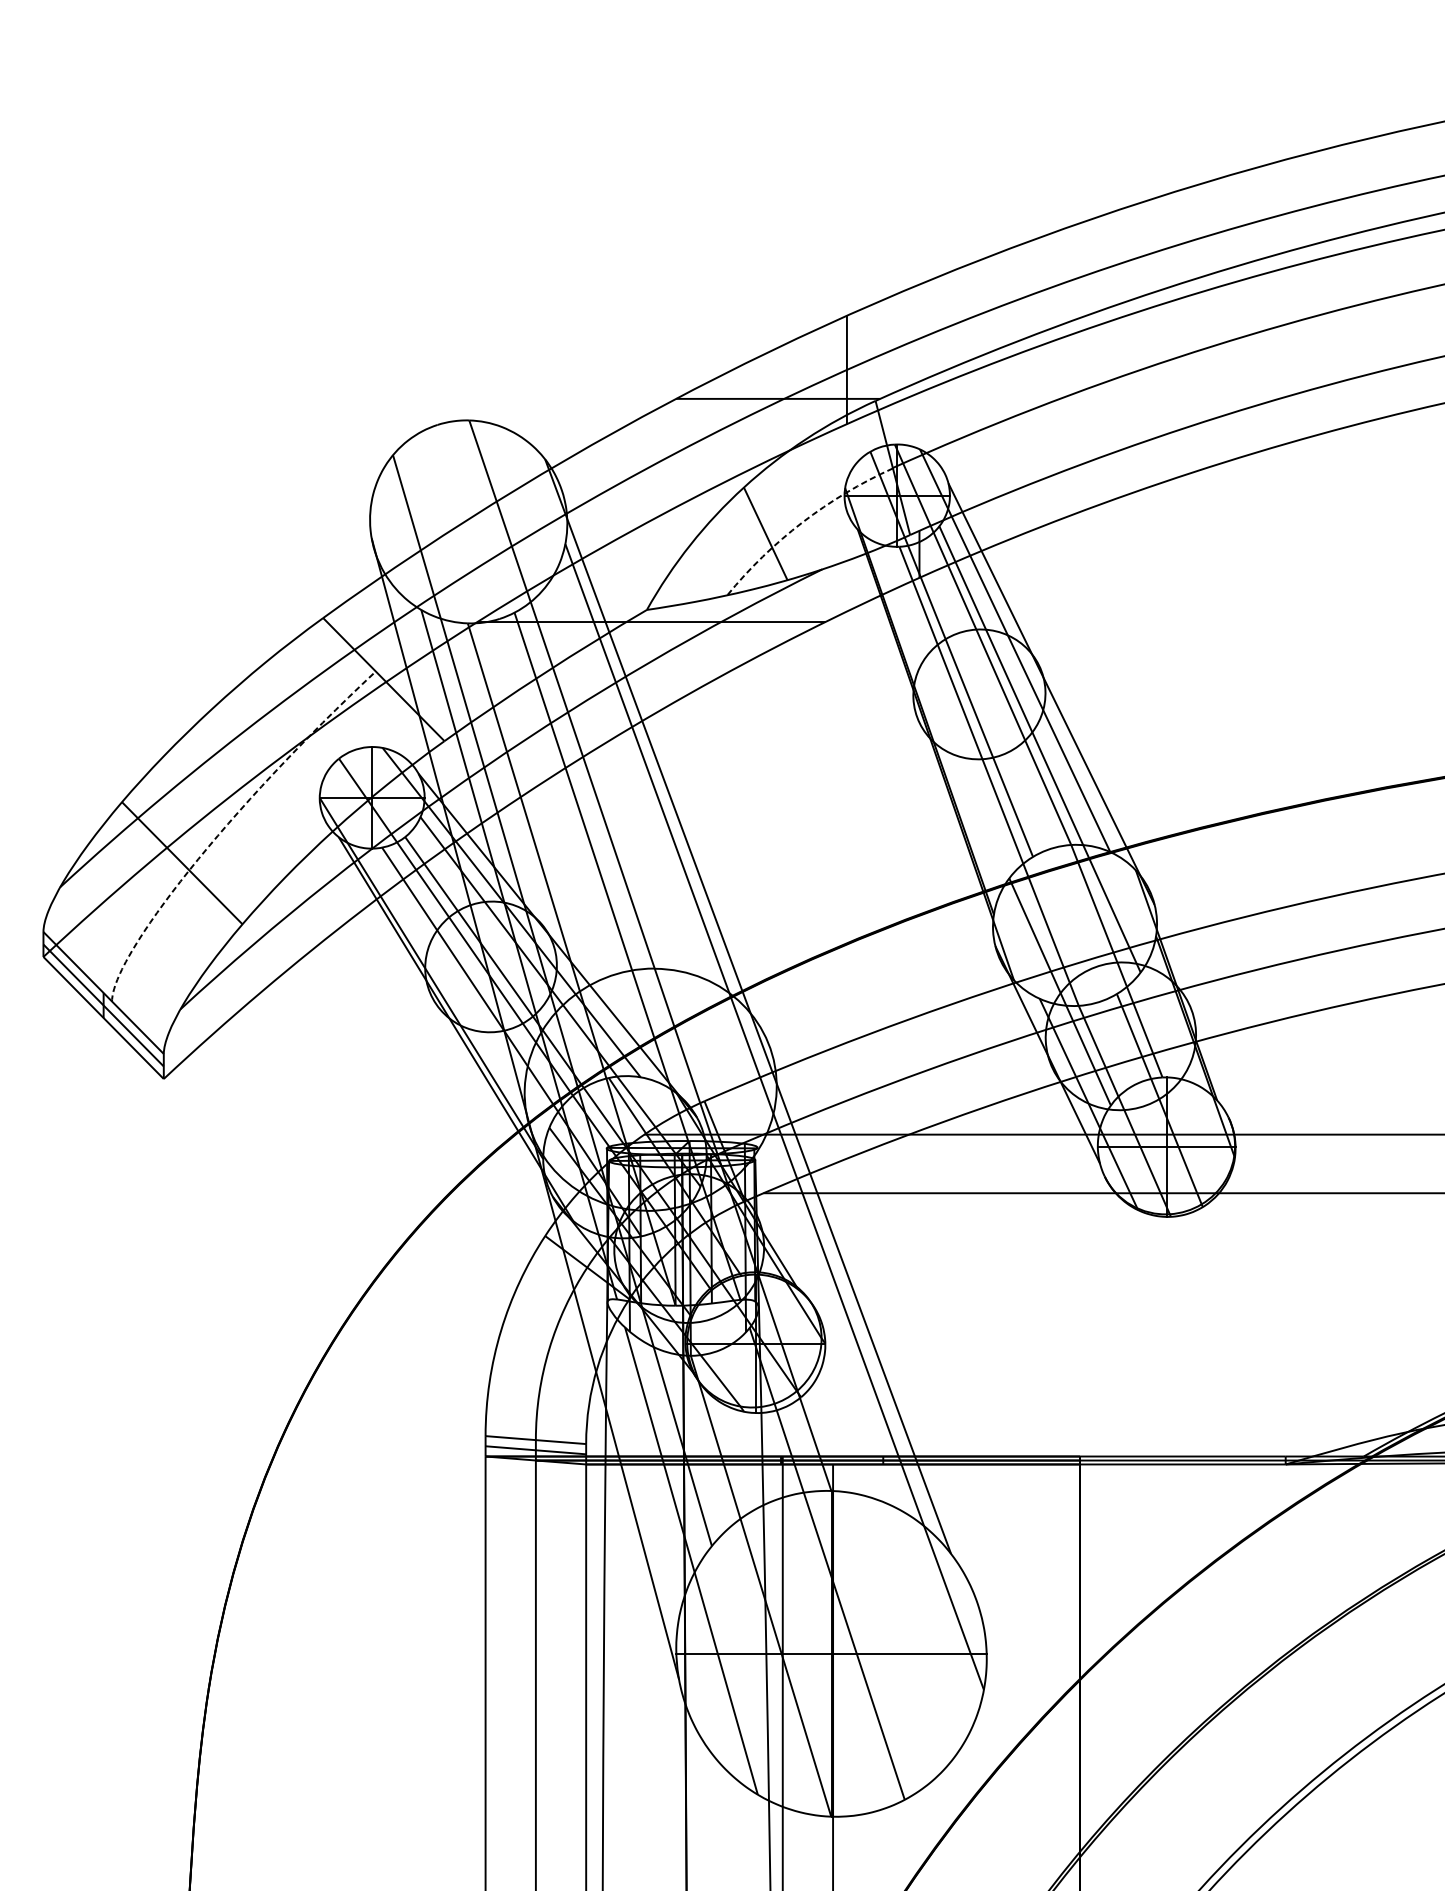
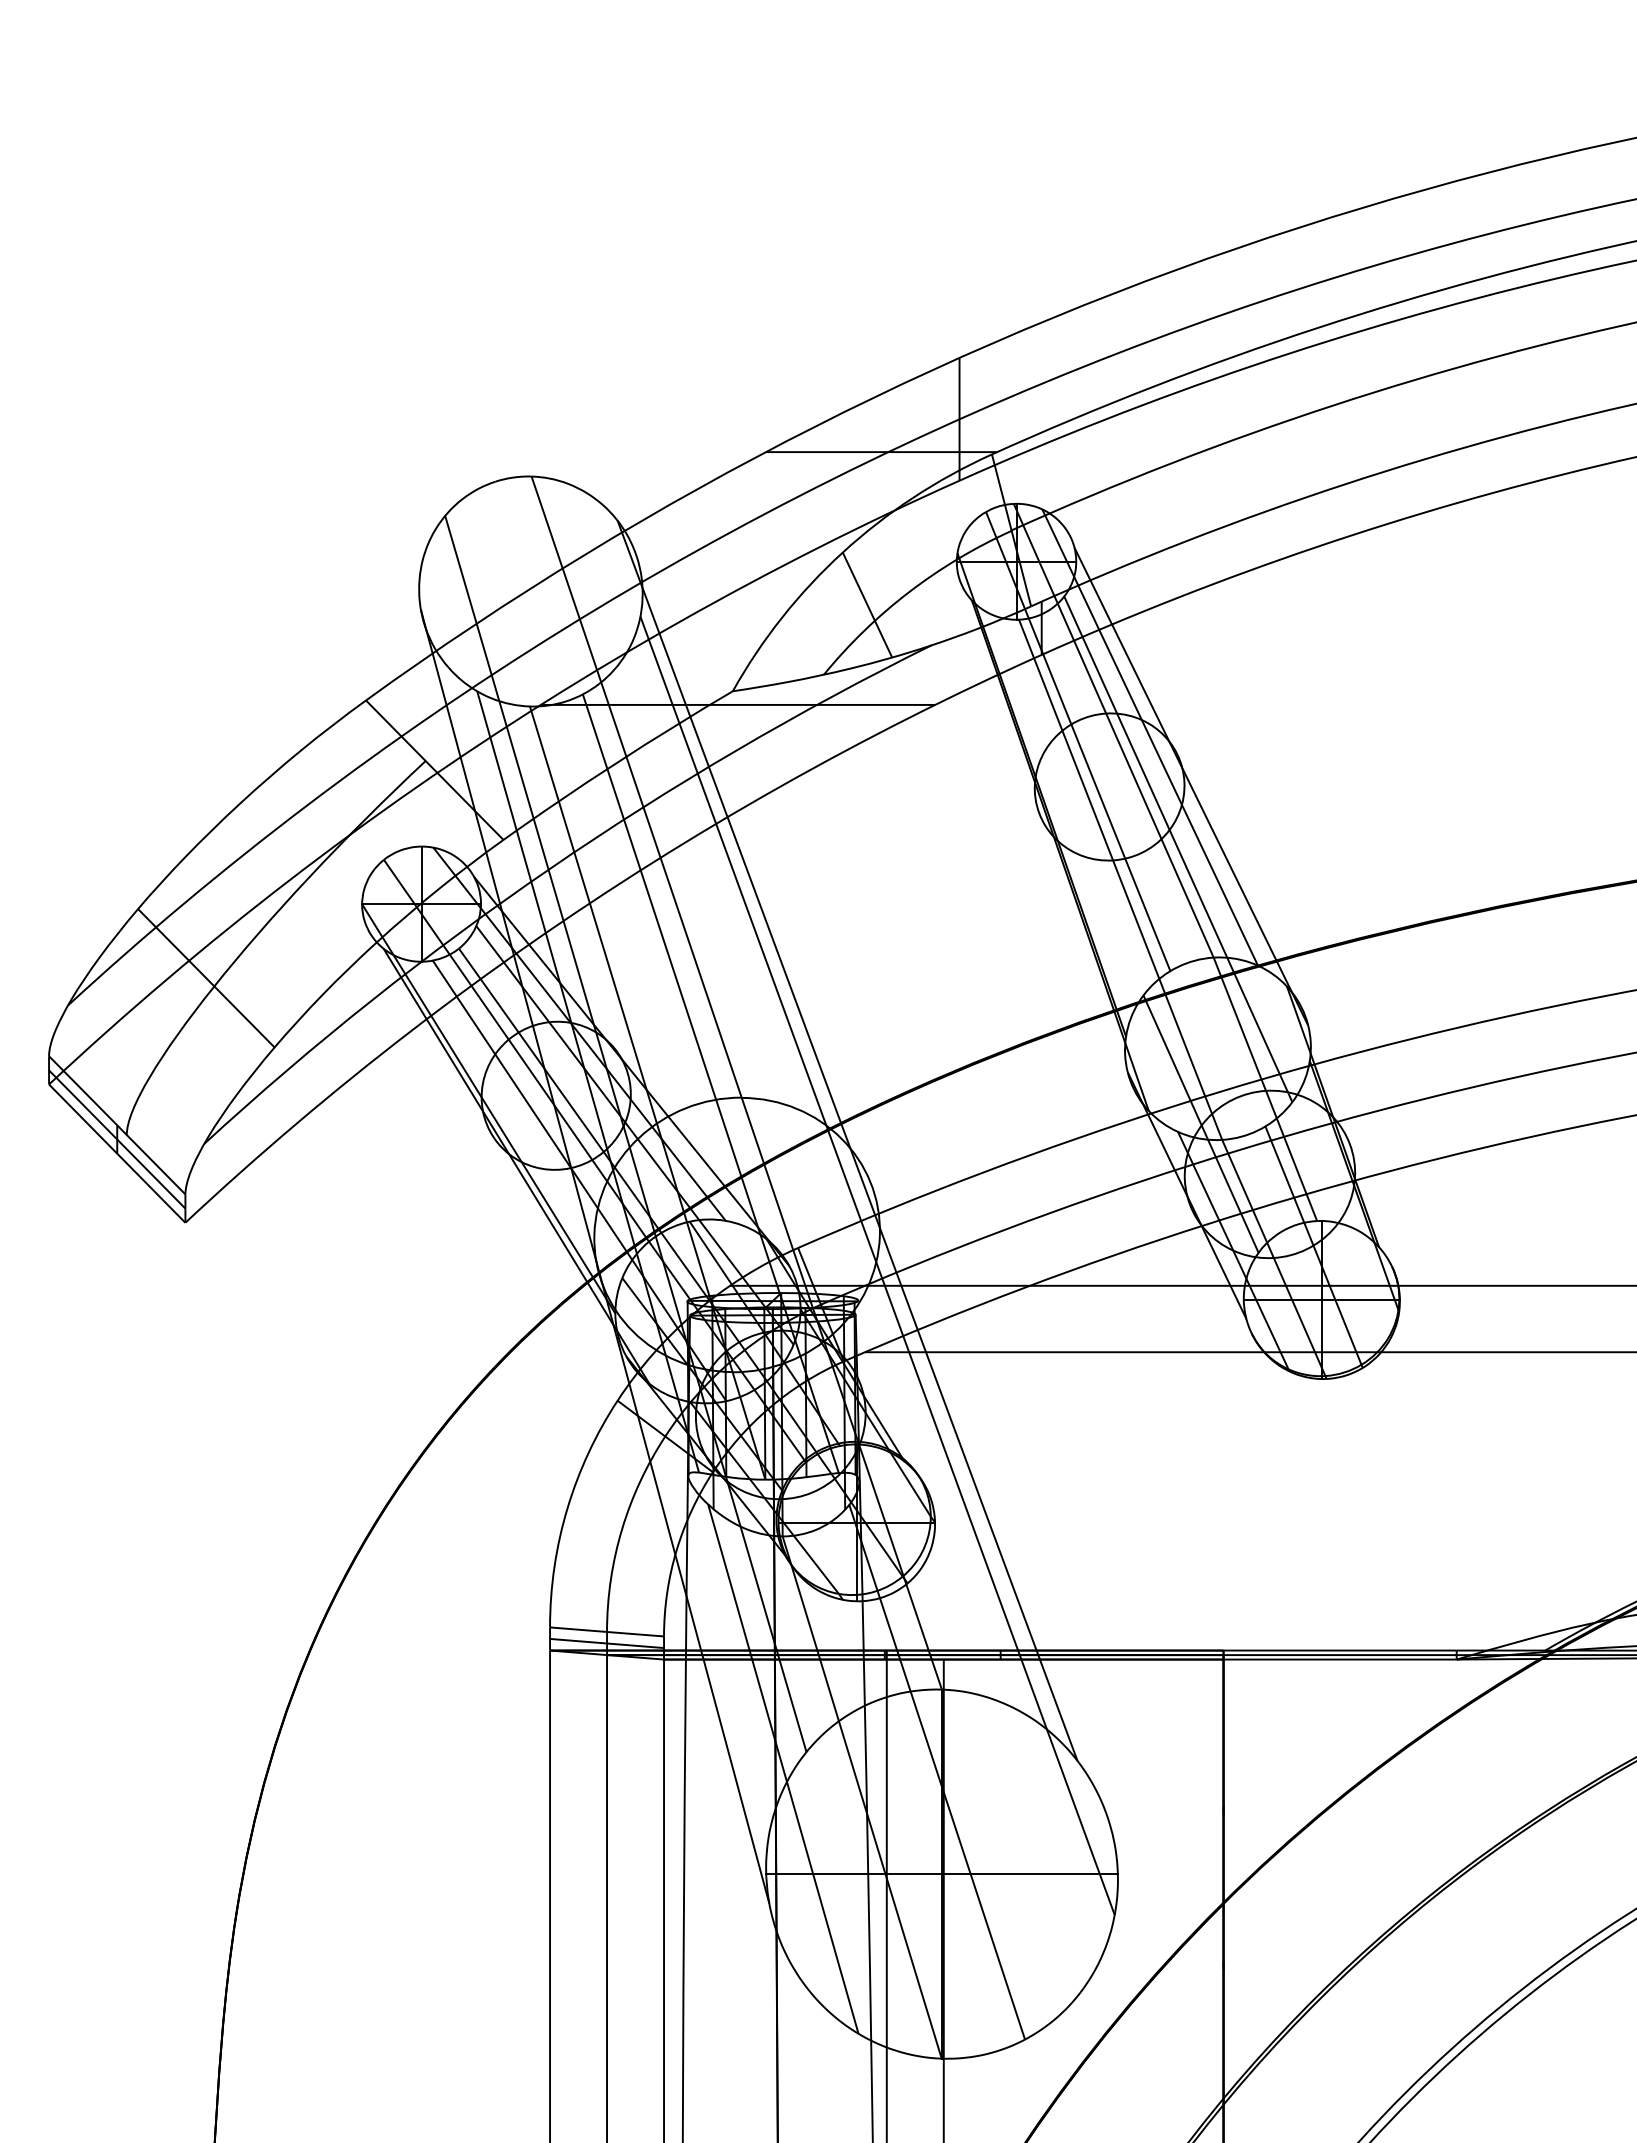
arc: (802, 522) -> (909, 592), dashed -> solid
arc: (223, 829) -> (253, 939), dashed -> solid

